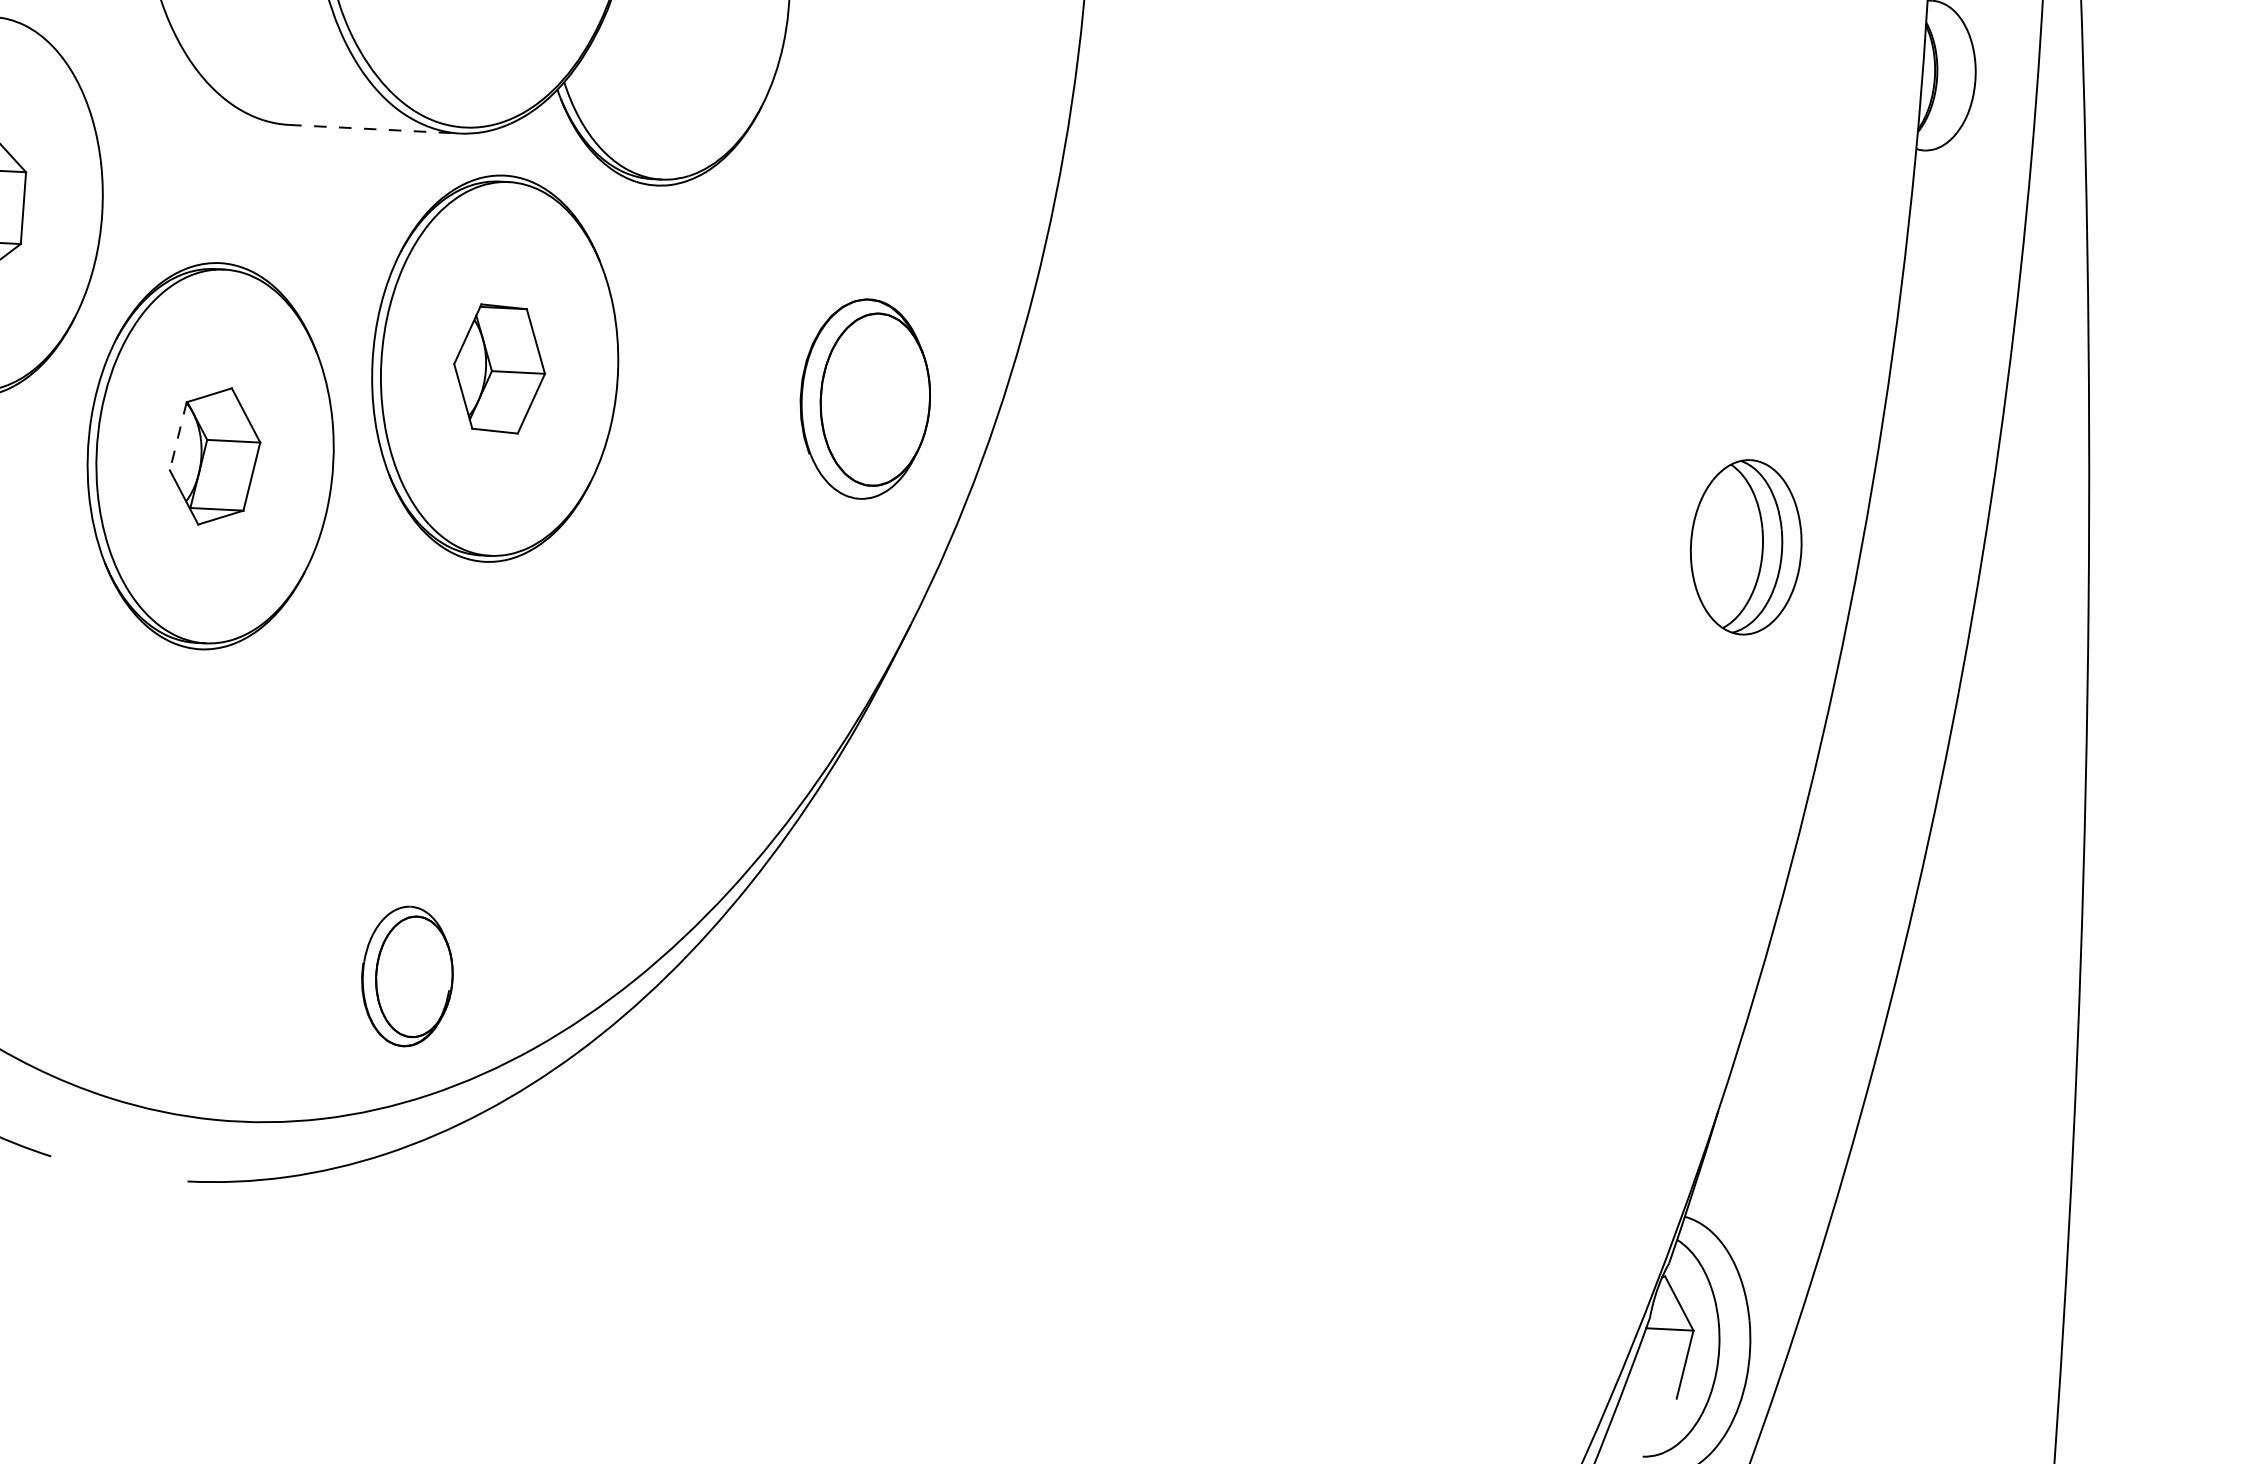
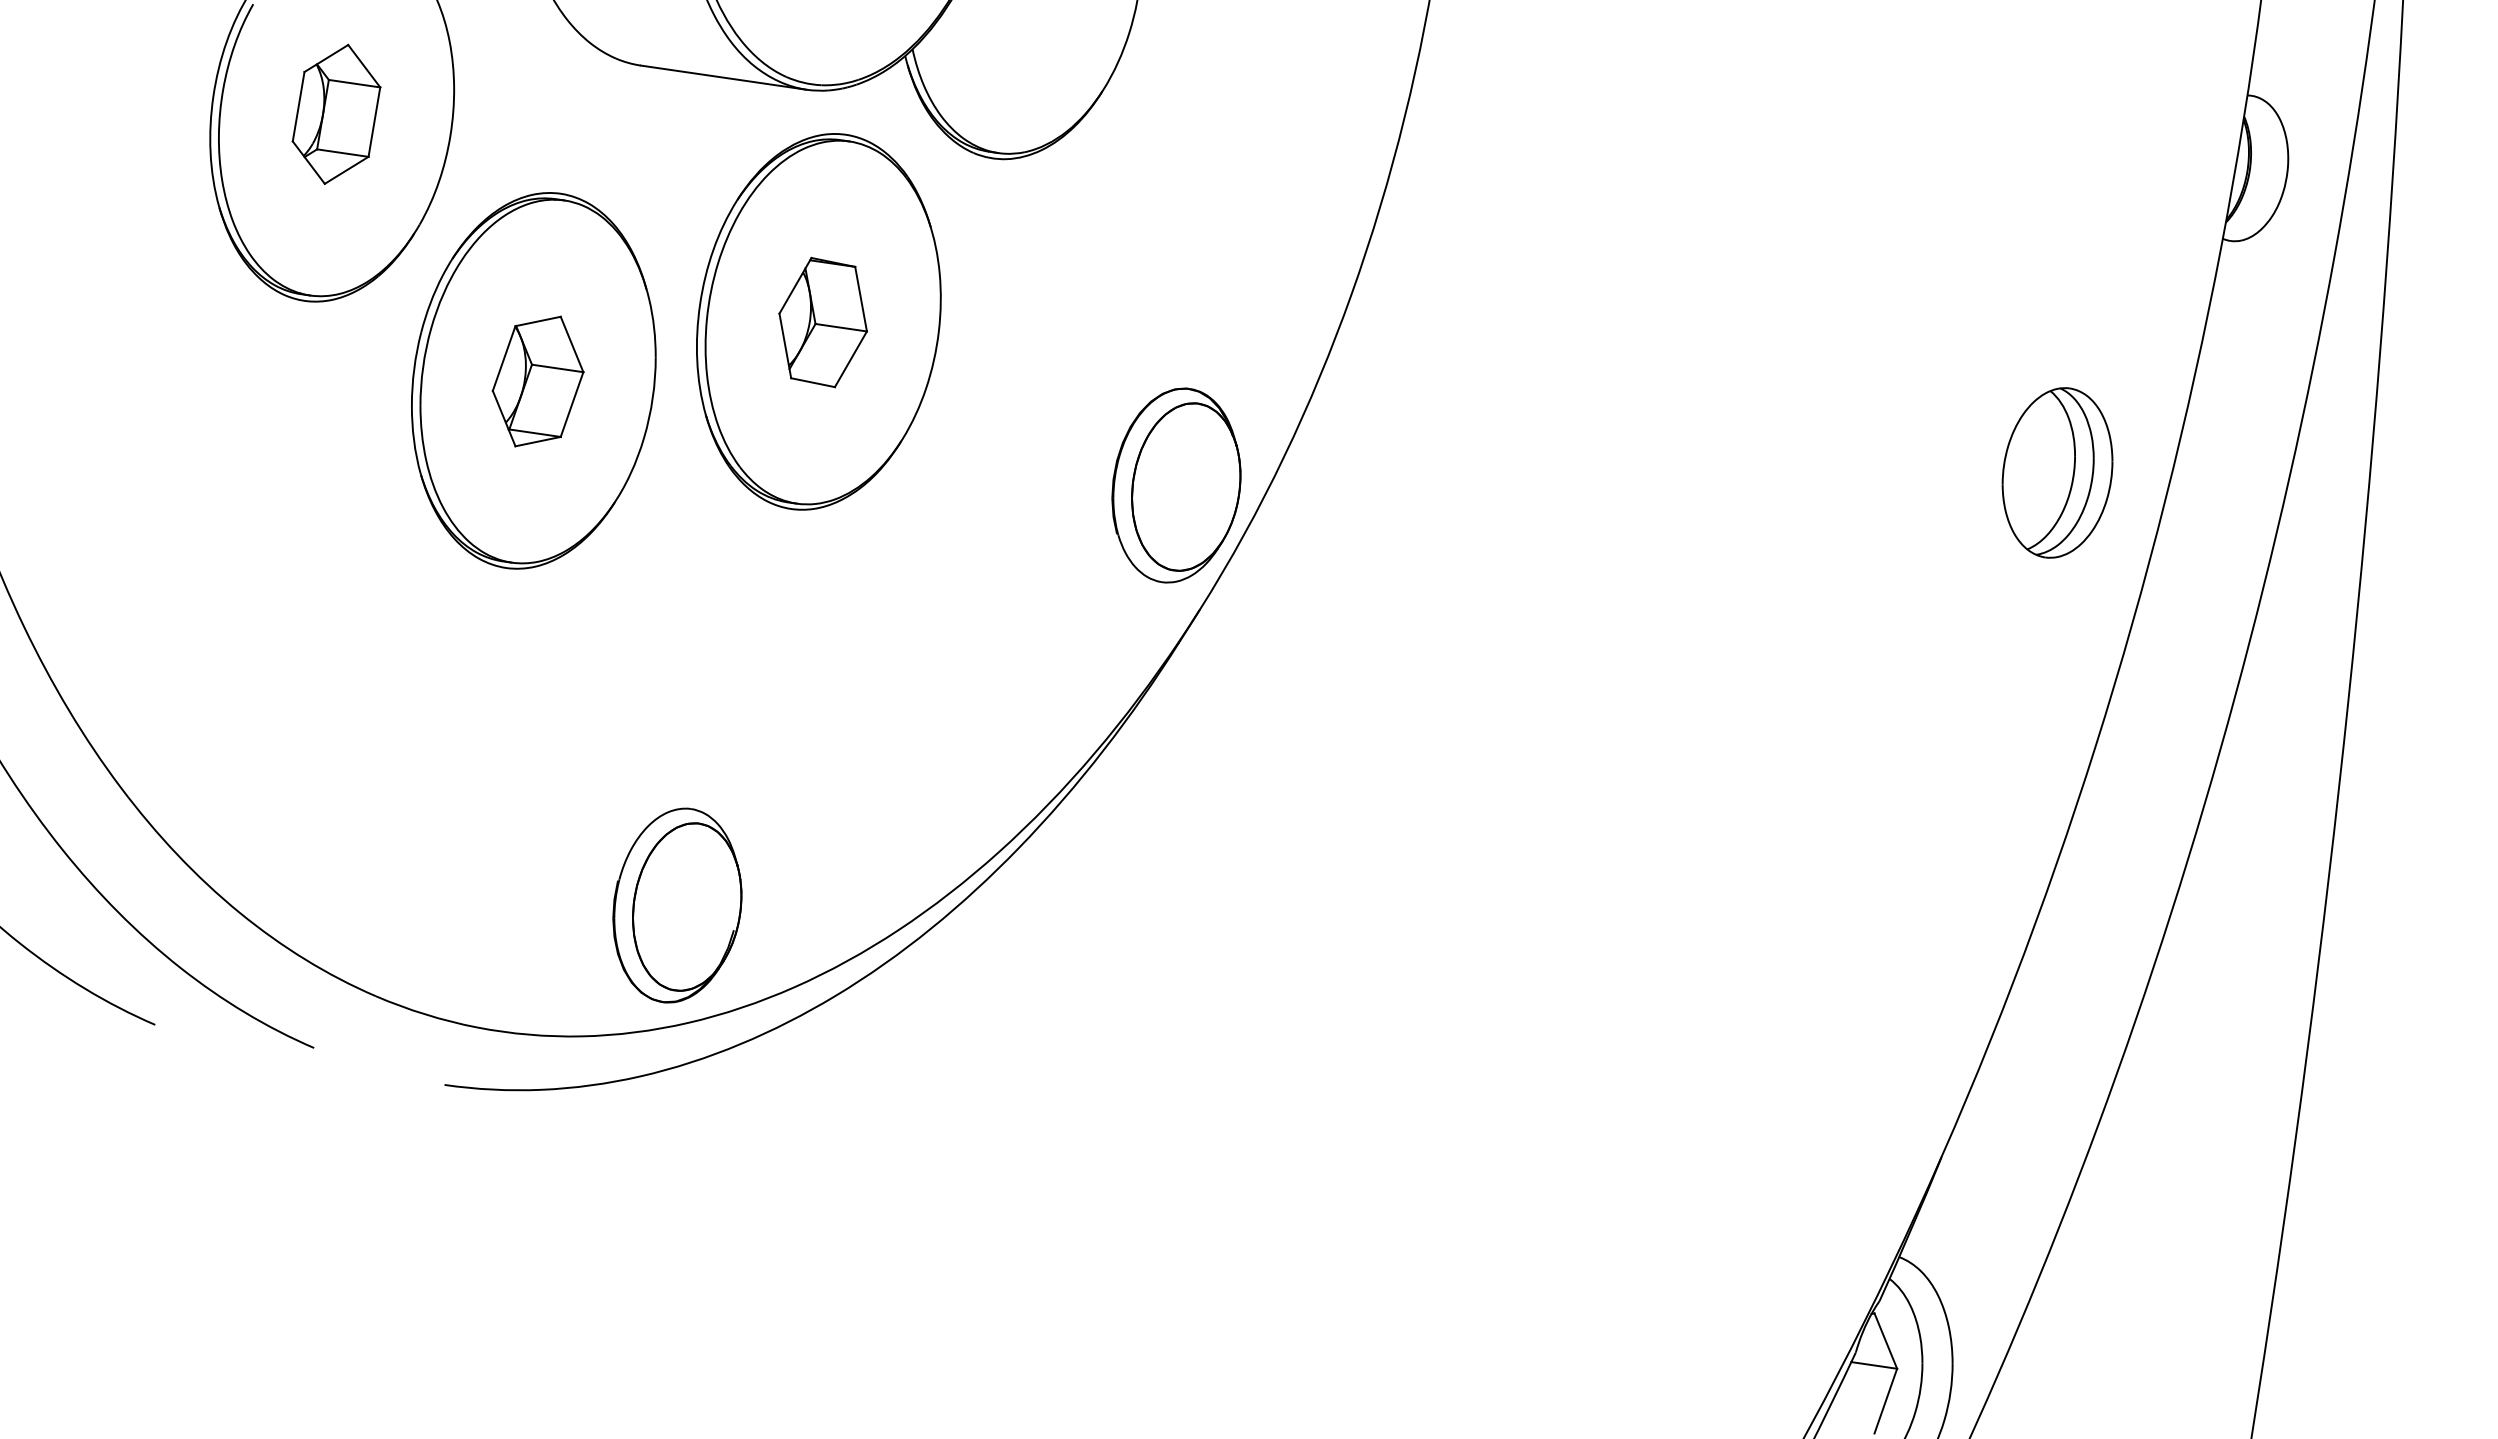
line: (374, 129) -> (723, 77), dashed -> solid
part: (865, 399) -> (1176, 485), moved
line: (178, 437) -> (504, 359), dashed -> solid
part: (1746, 546) -> (2057, 472), moved
part: (407, 976) -> (677, 905), size x1.43

